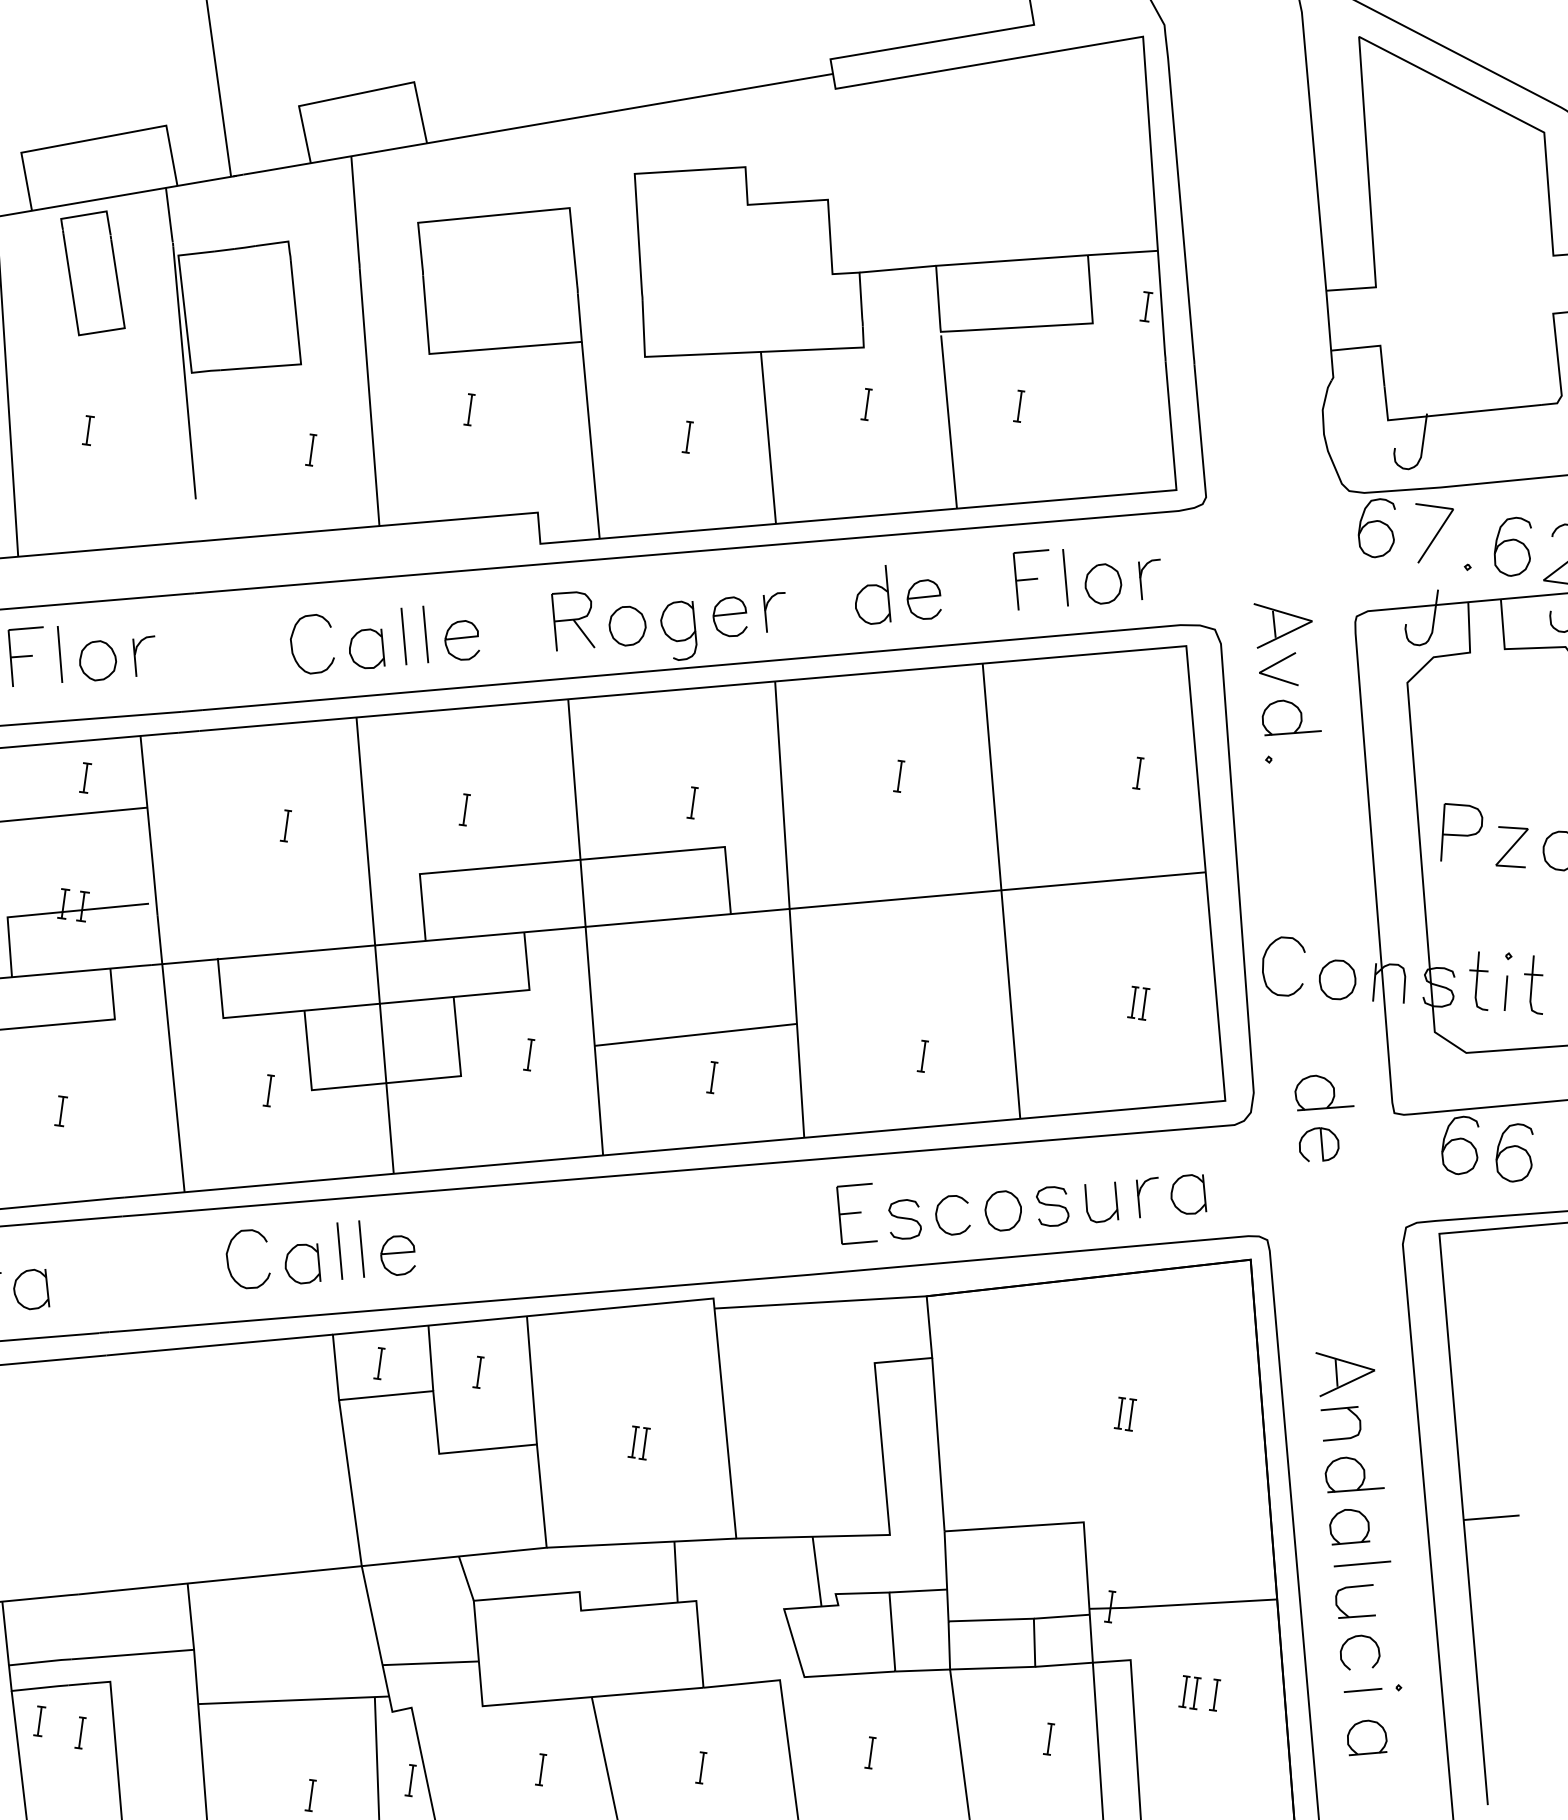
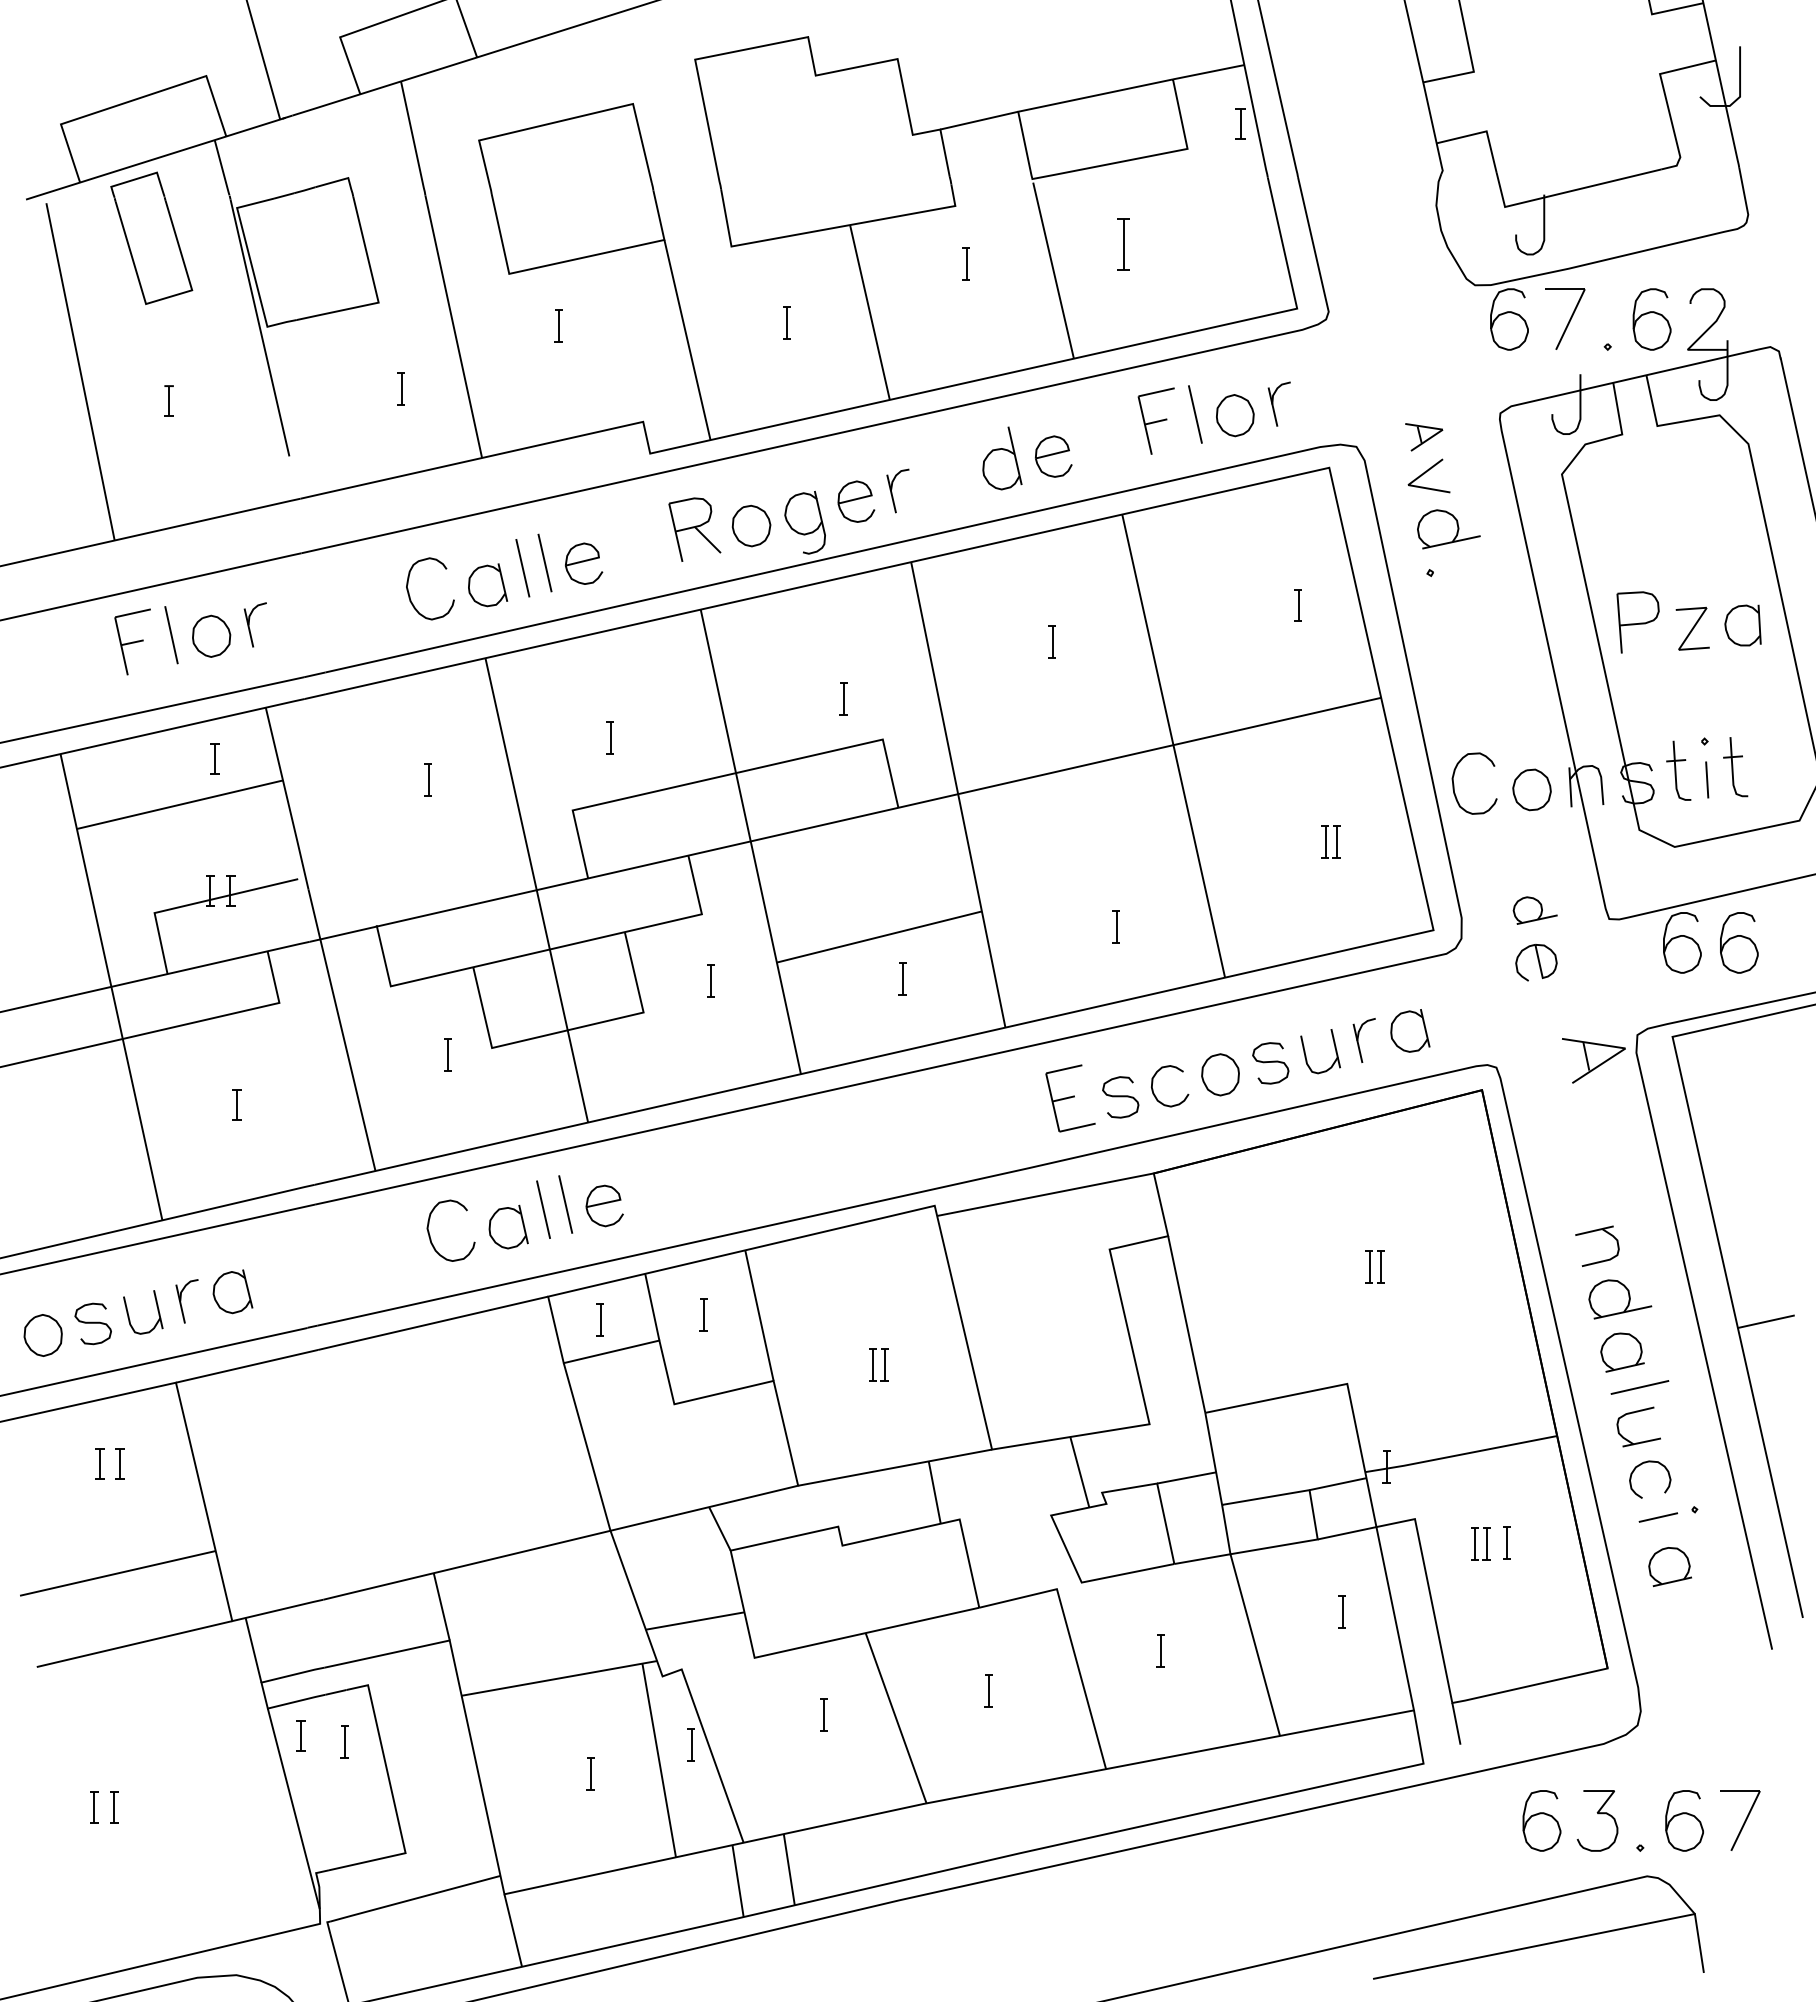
part: (1019, 406) -> (1123, 244), size x1.6
part: (1280, 629) -> (1423, 437), size x0.6
part: (1325, 1095) -> (1535, 910), size x0.7
part: (1342, 1377) -> (1593, 1060), moved

